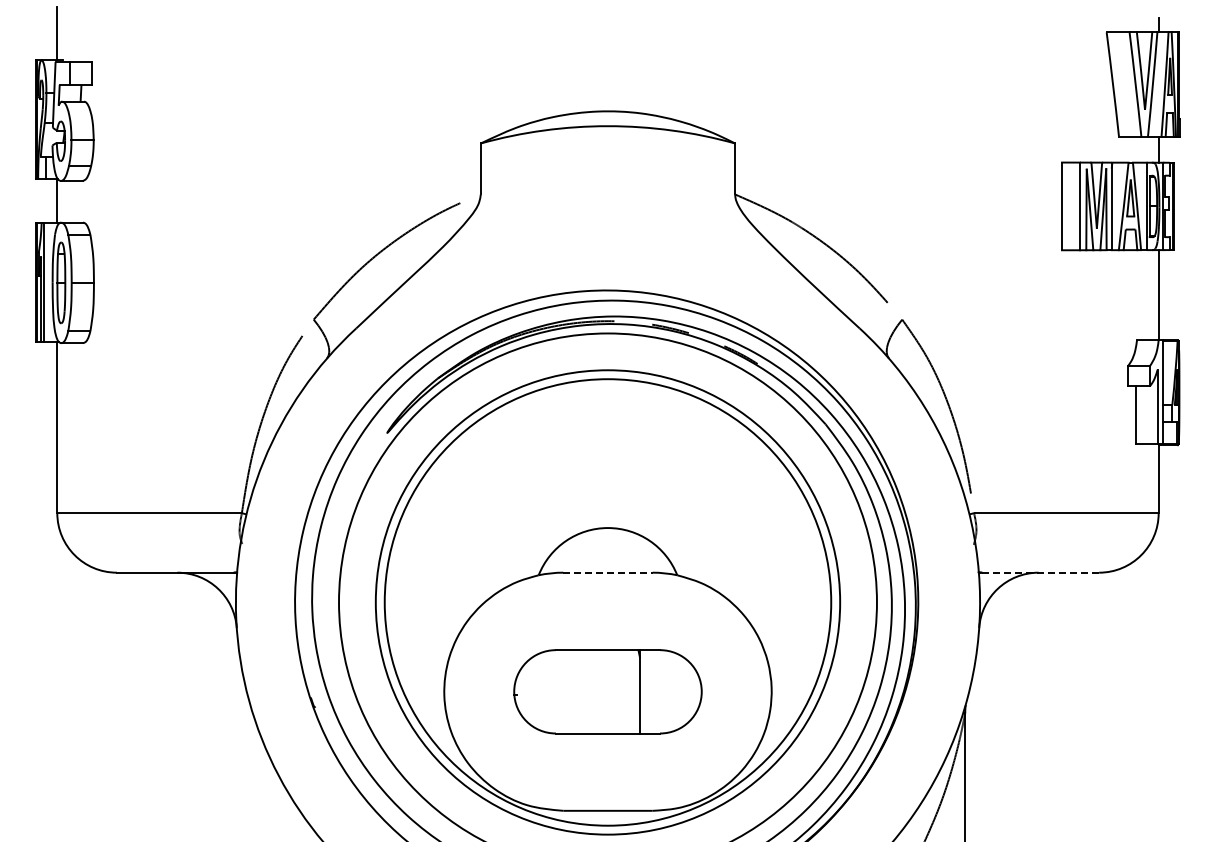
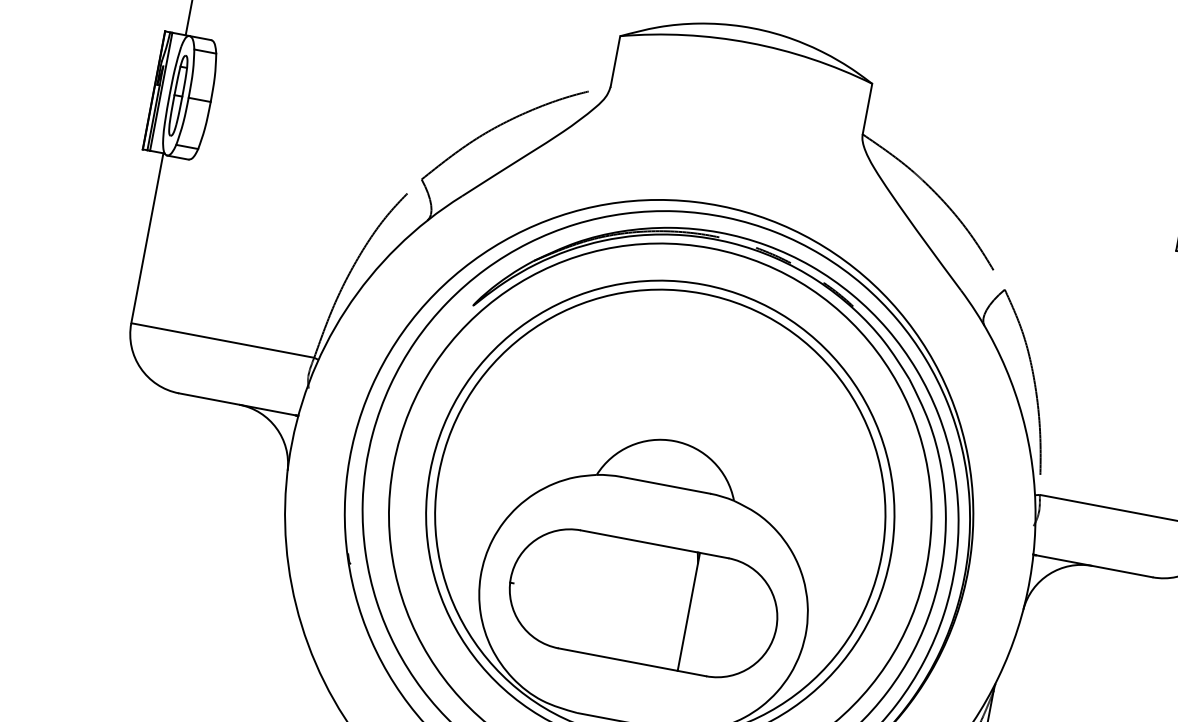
line: (607, 572) -> (665, 485), dashed -> solid
line: (1040, 572) -> (1094, 566), dashed -> solid
part: (607, 691) -> (643, 602), size x1.43

